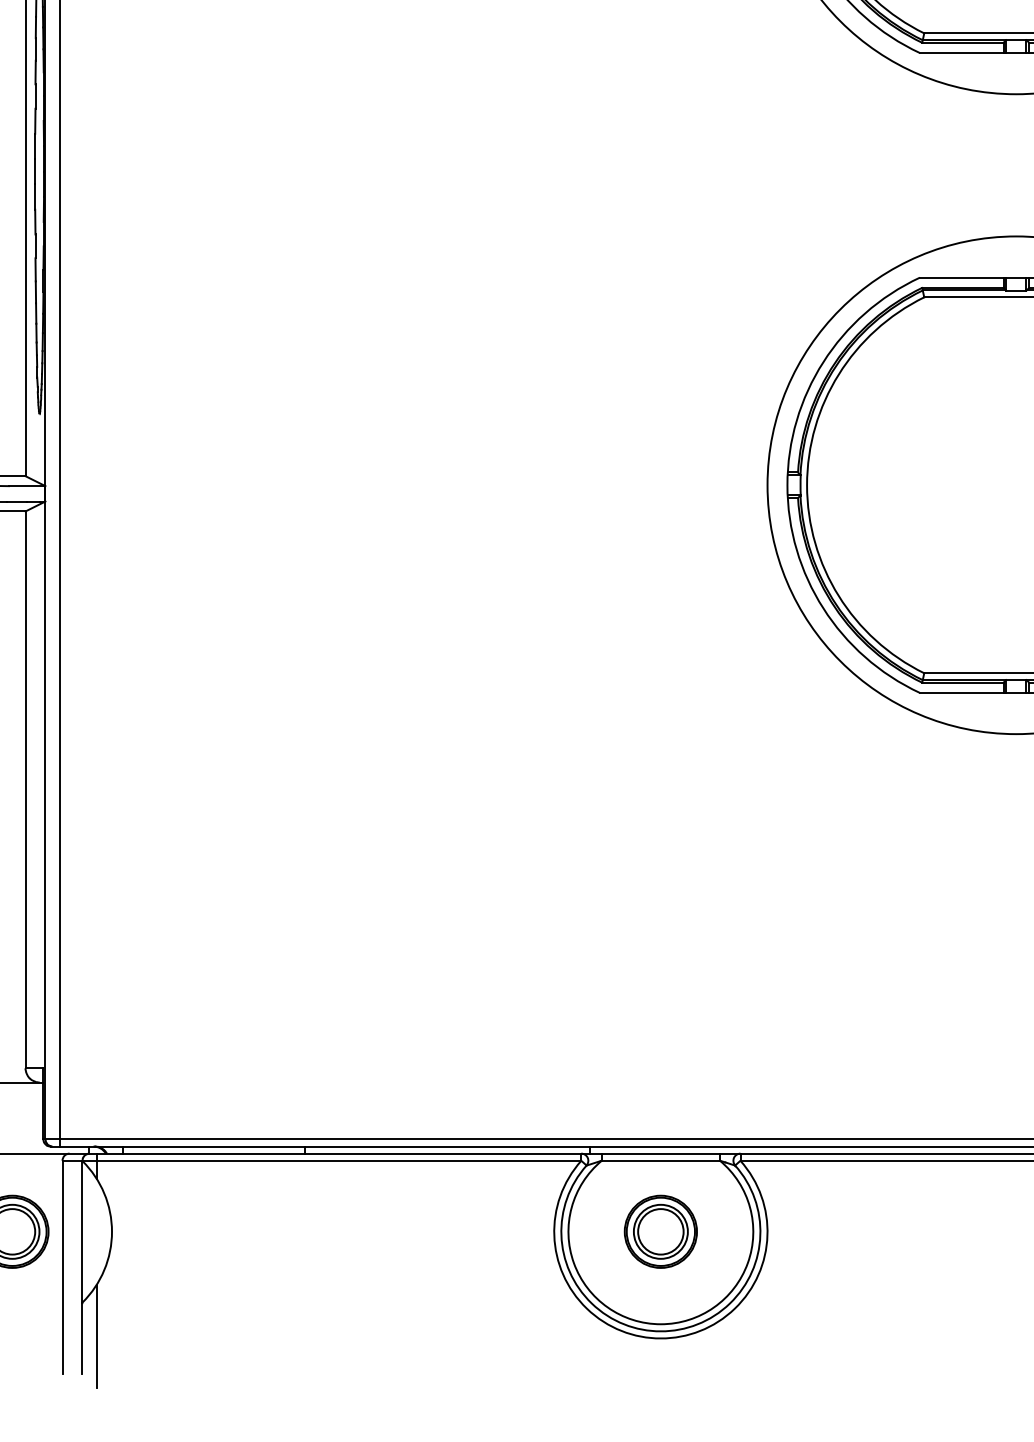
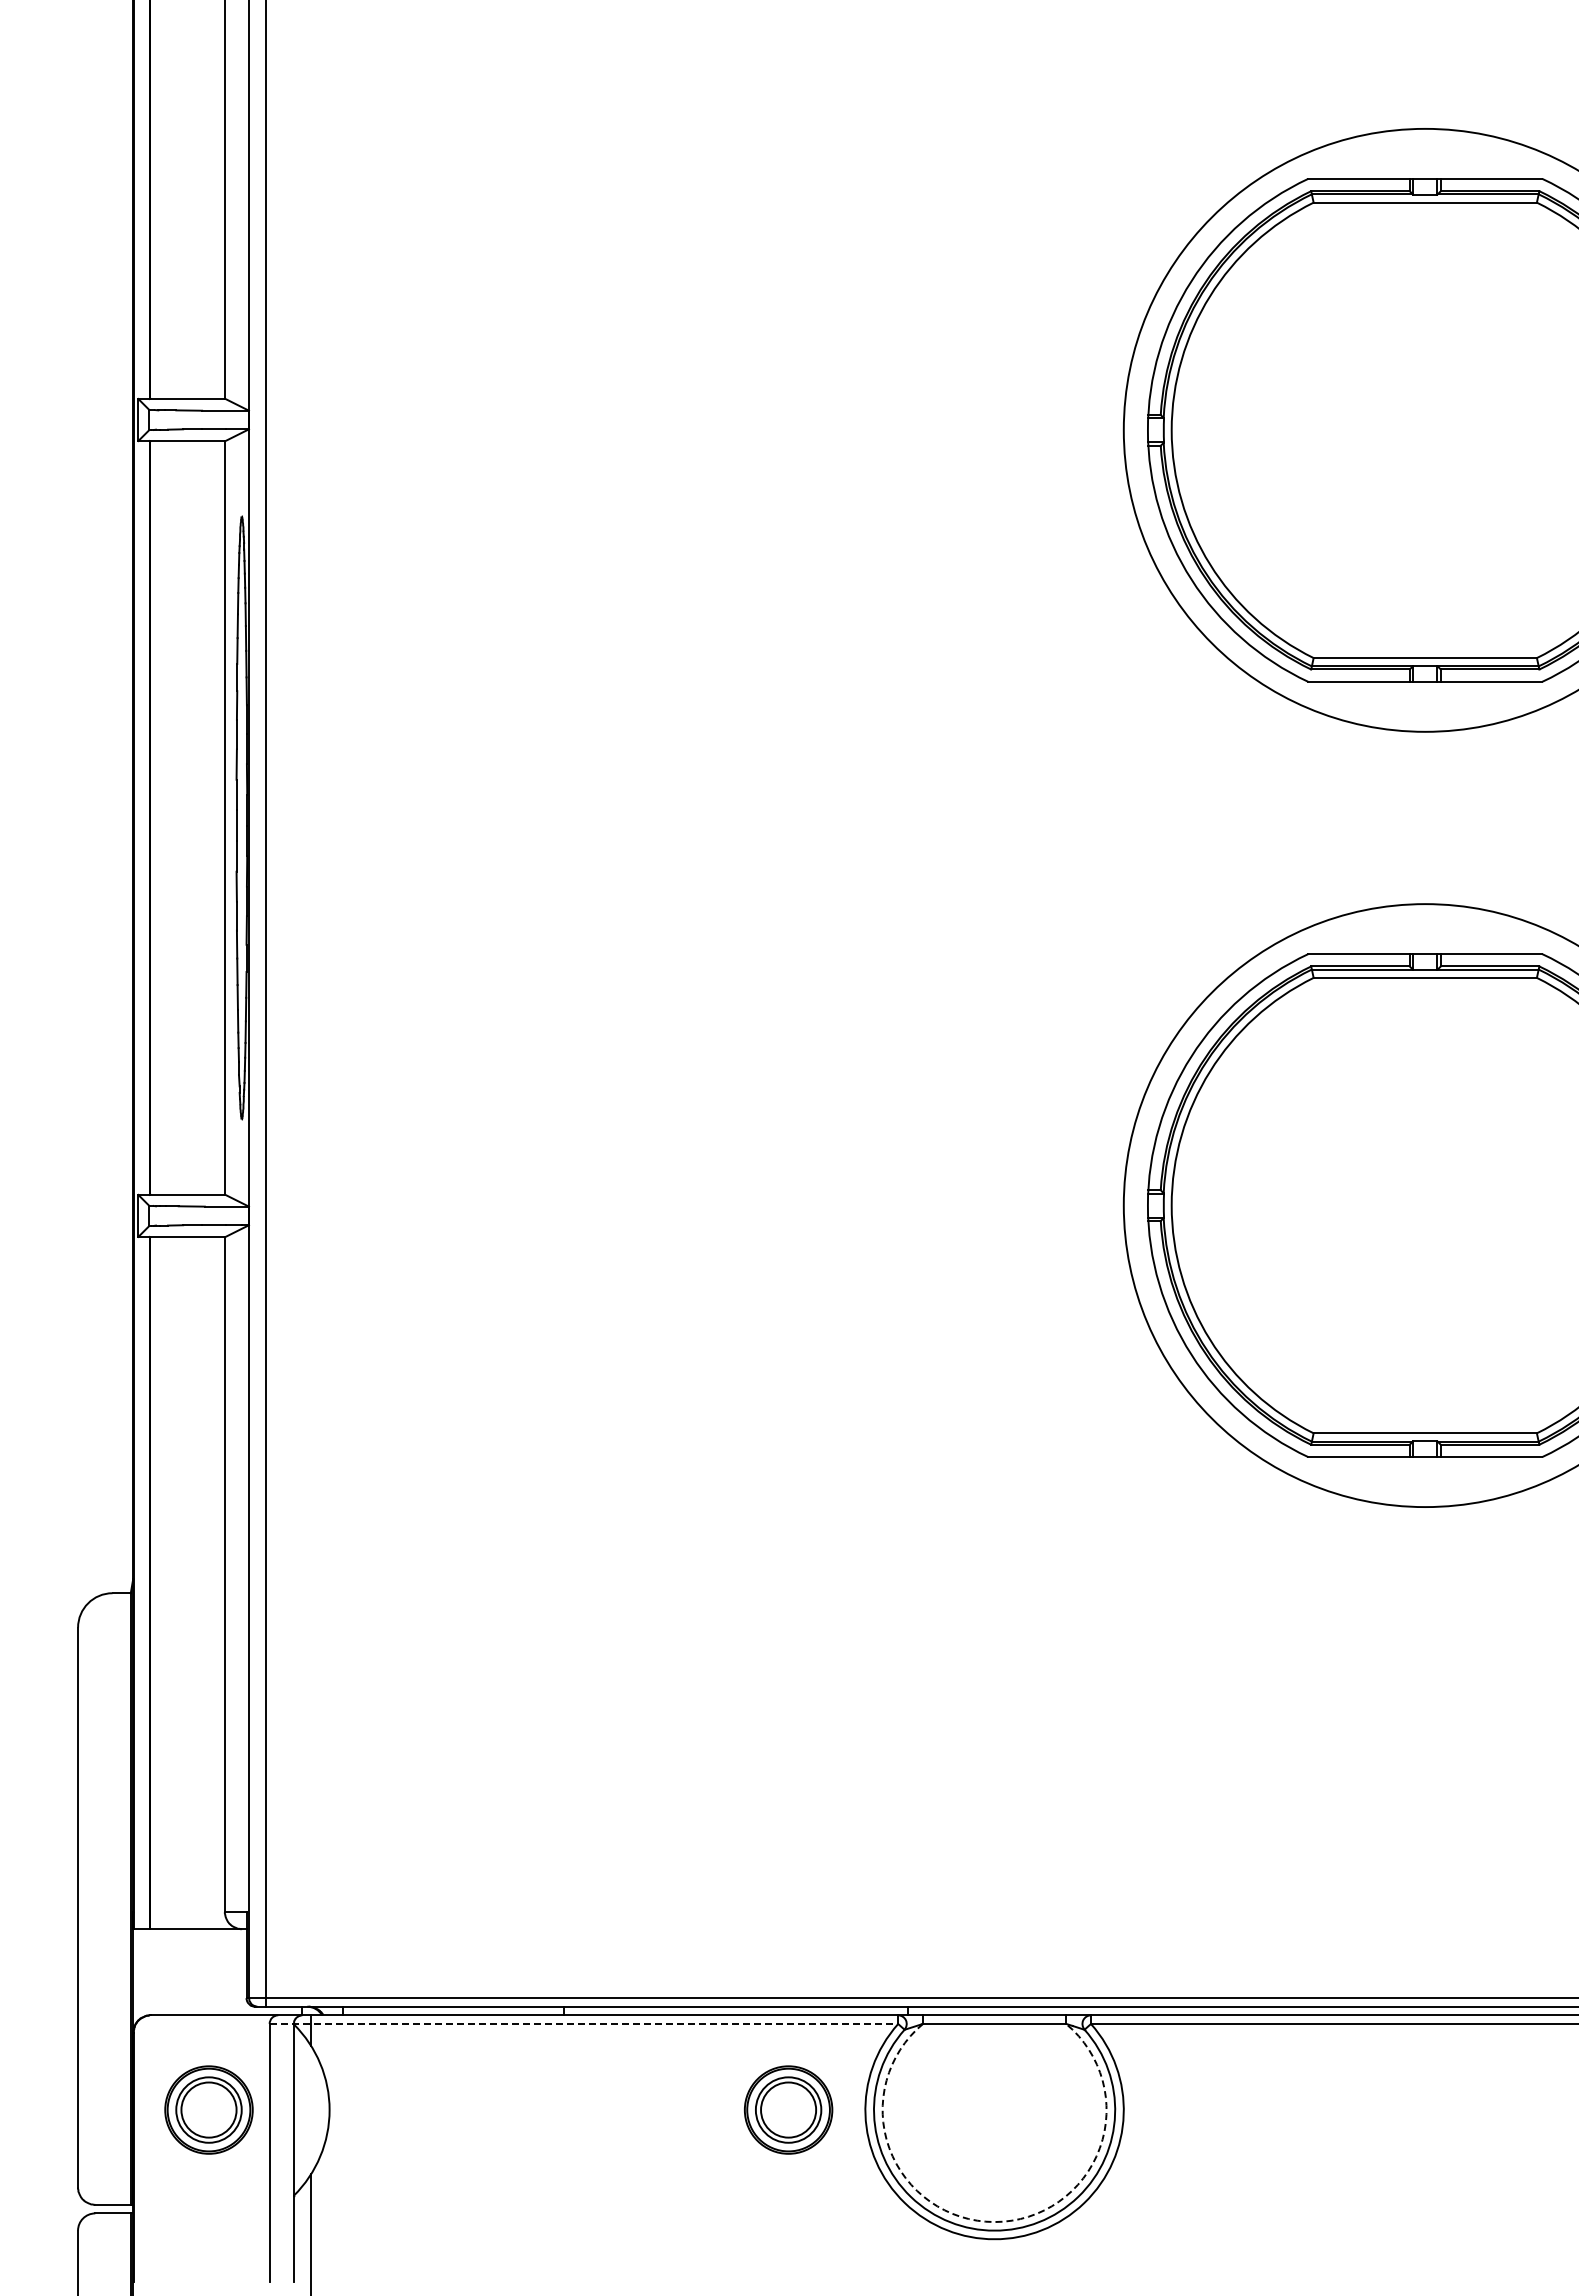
line: (322, 1160) -> (584, 2023), solid -> dashed
part: (660, 1231) -> (788, 2109), moved
arc: (660, 1324) -> (994, 2222), solid -> dashed

